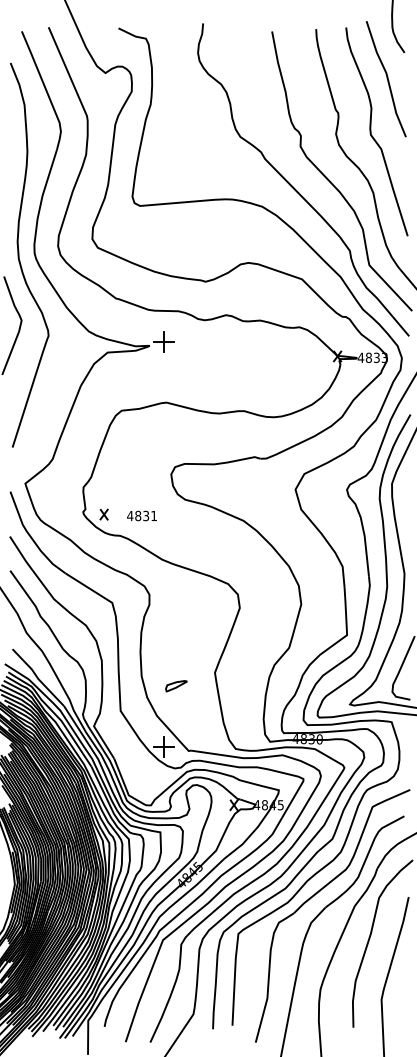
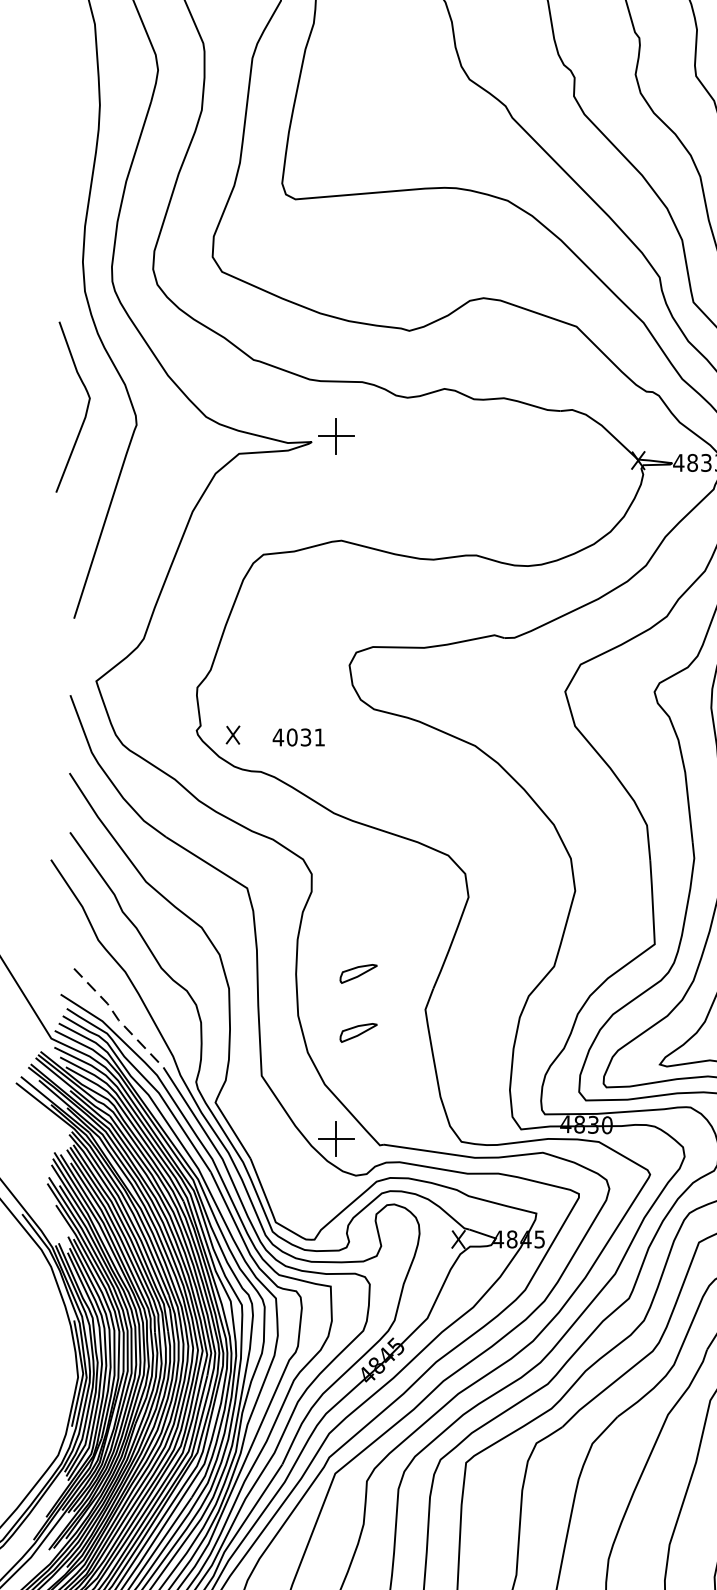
text: (138, 515) -> (292, 736), 4831 -> 4031
part: (176, 652) -> (358, 974), added
line: (37, 678) -> (117, 1019), solid -> dashed

